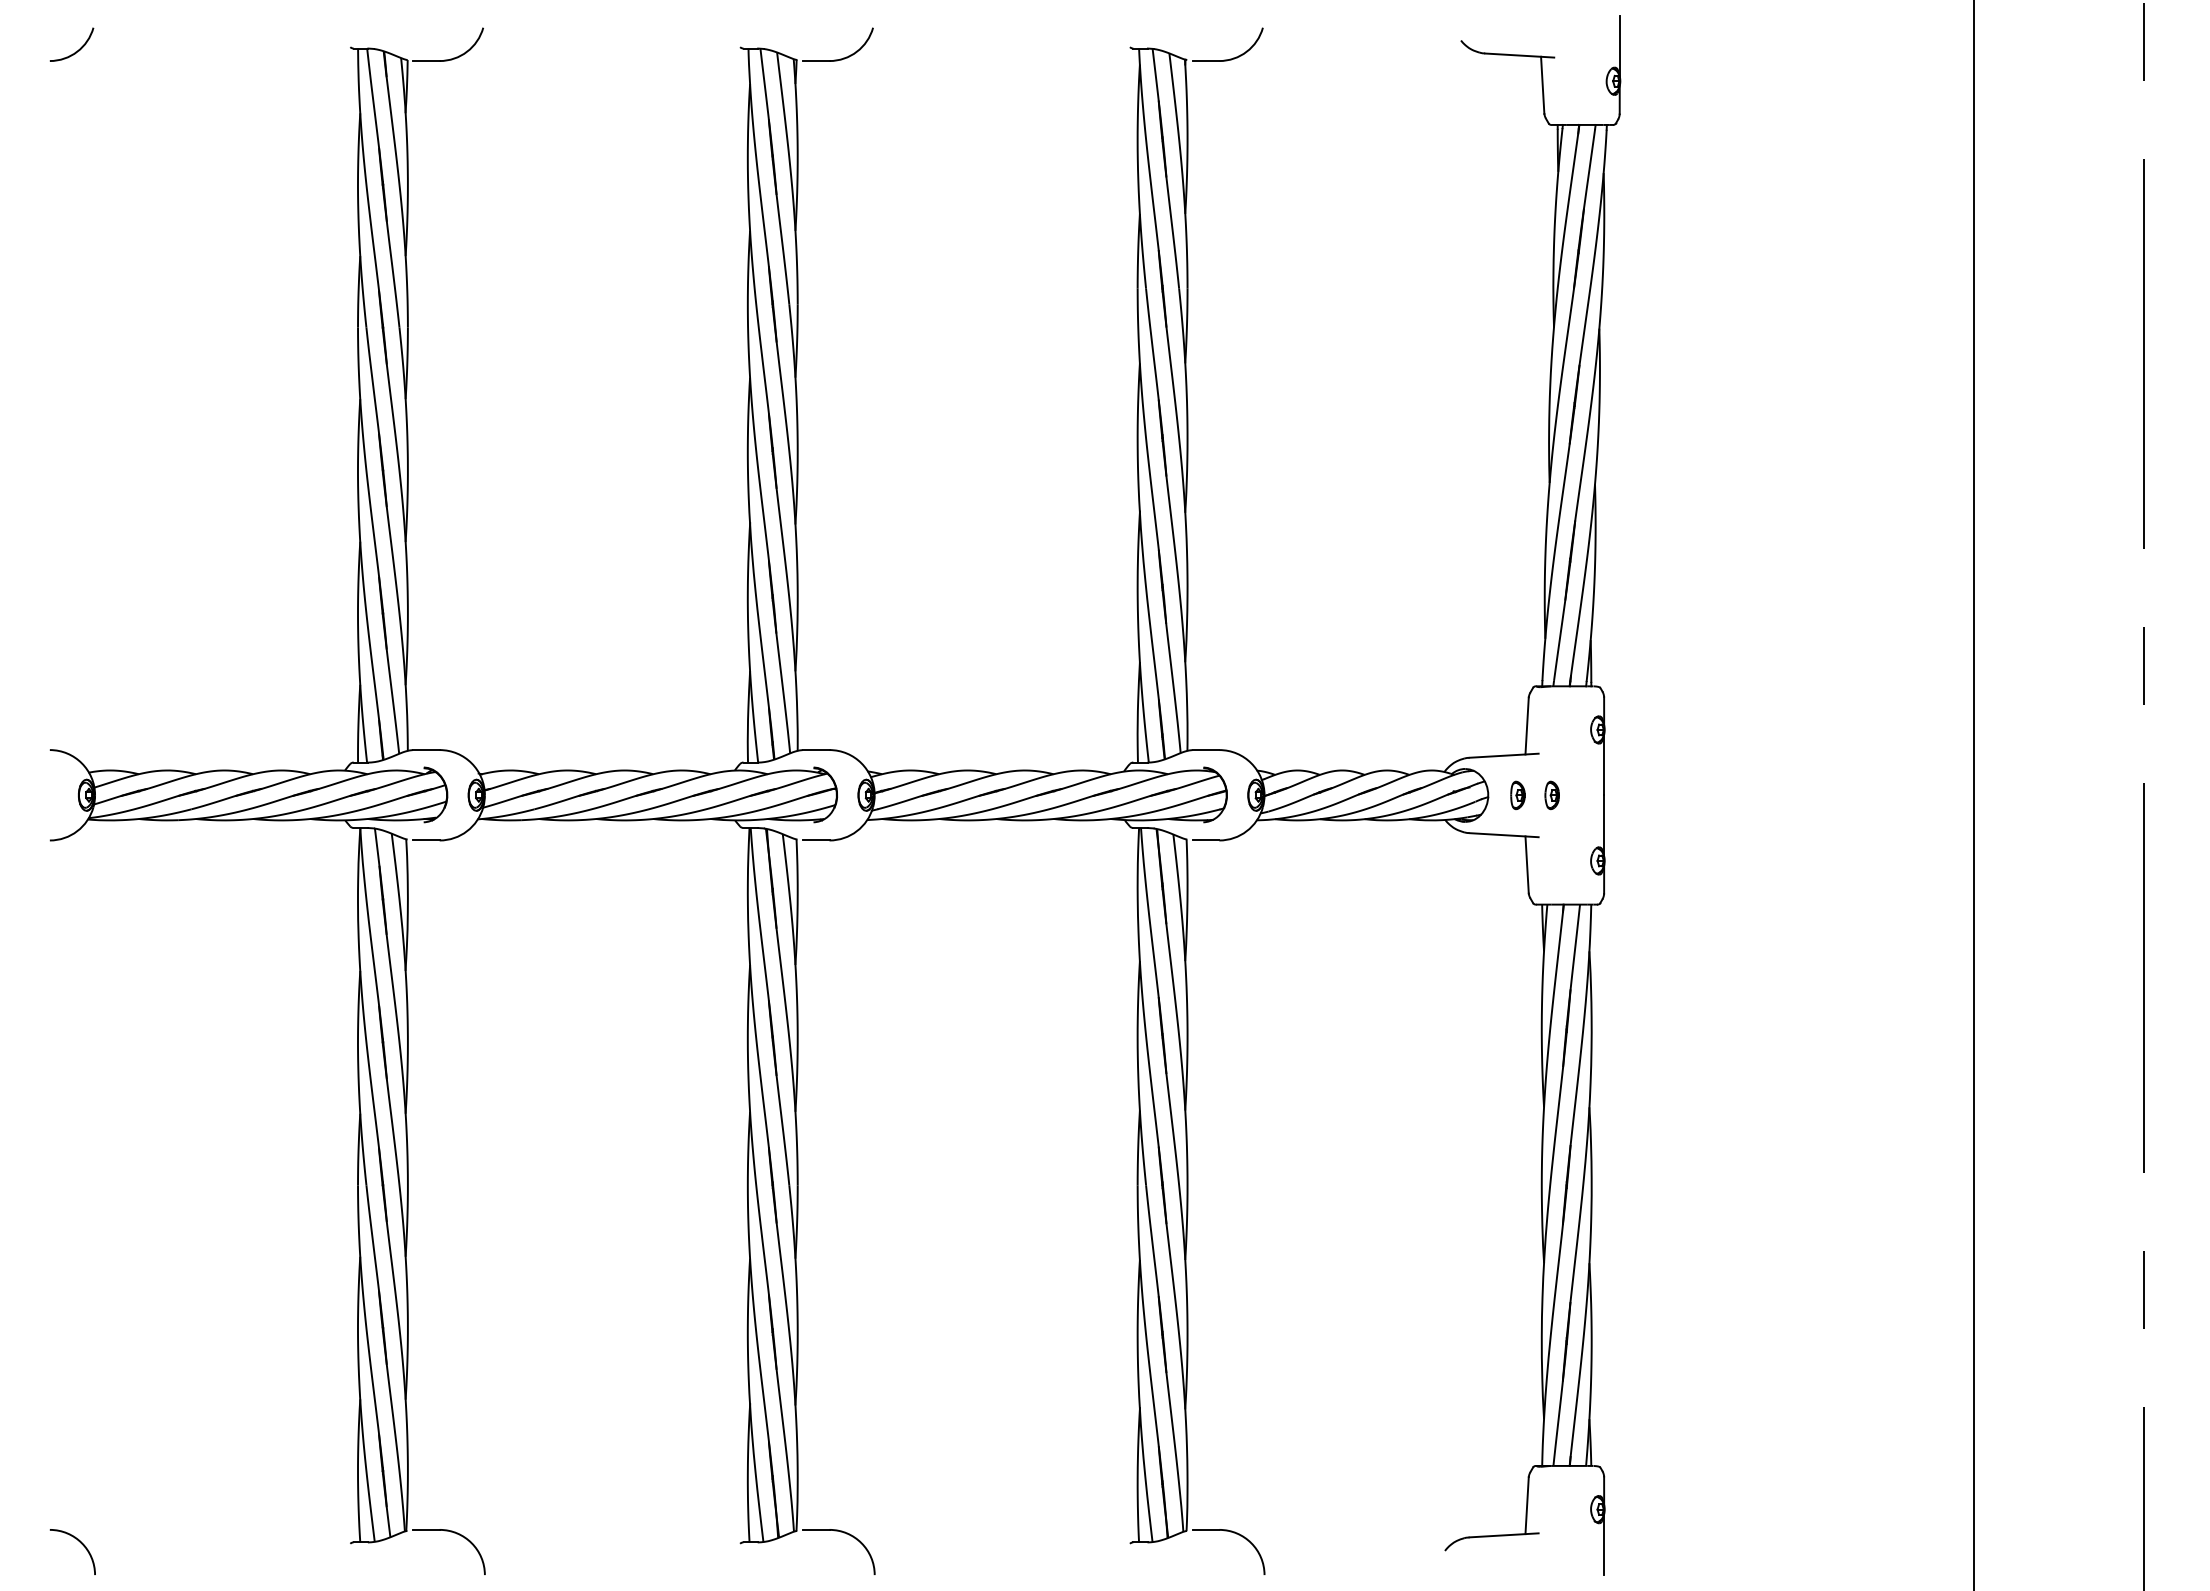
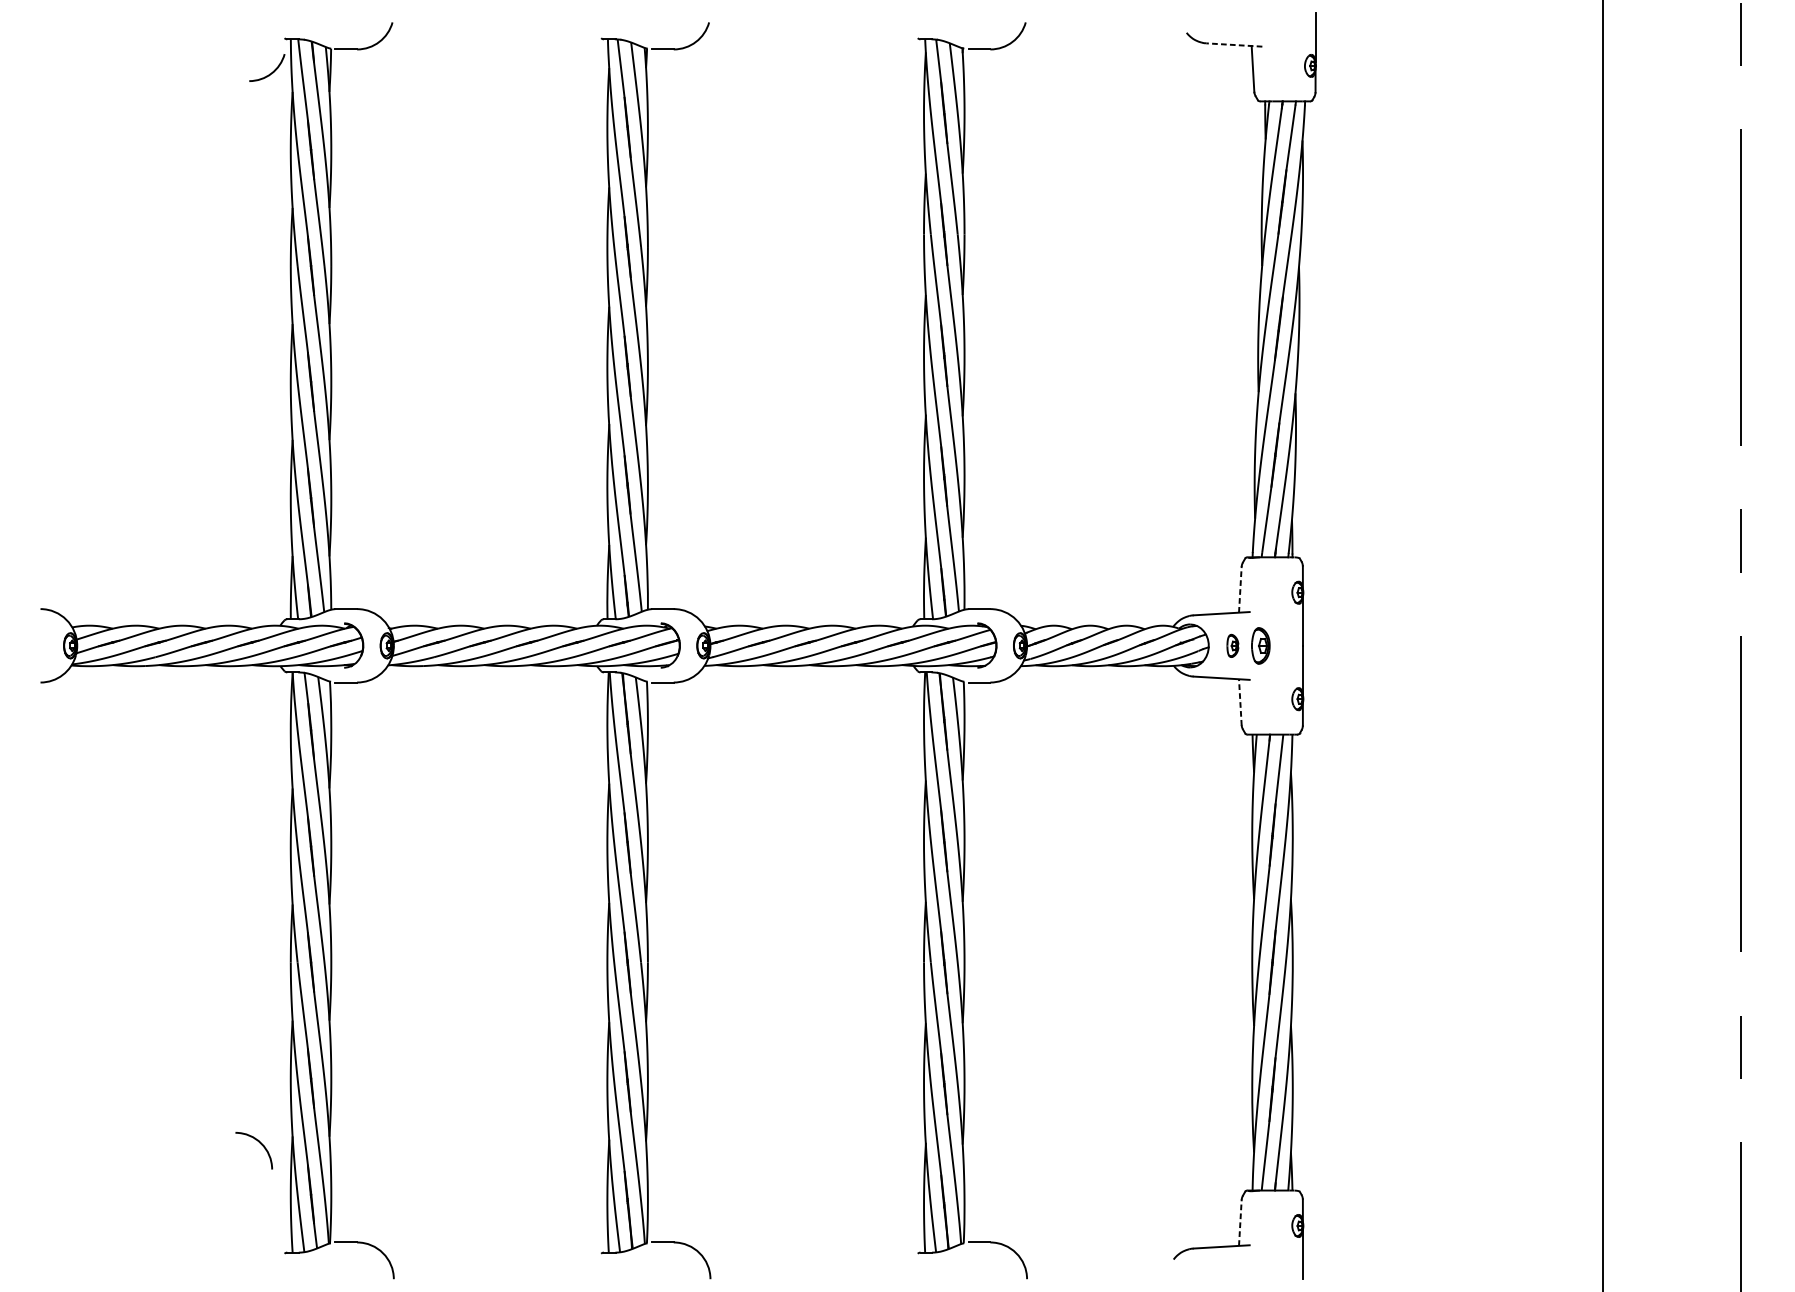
arc: (75, 51) -> (270, 73), moved
line: (1519, 55) -> (1234, 44), solid -> dashed
line: (1527, 725) -> (1240, 589), solid -> dashed
part: (1551, 795) -> (1260, 646), size x1.6
line: (1527, 865) -> (1240, 702), solid -> dashed
line: (1527, 1505) -> (1240, 1222), solid -> dashed
arc: (80, 1543) -> (260, 1143), moved

